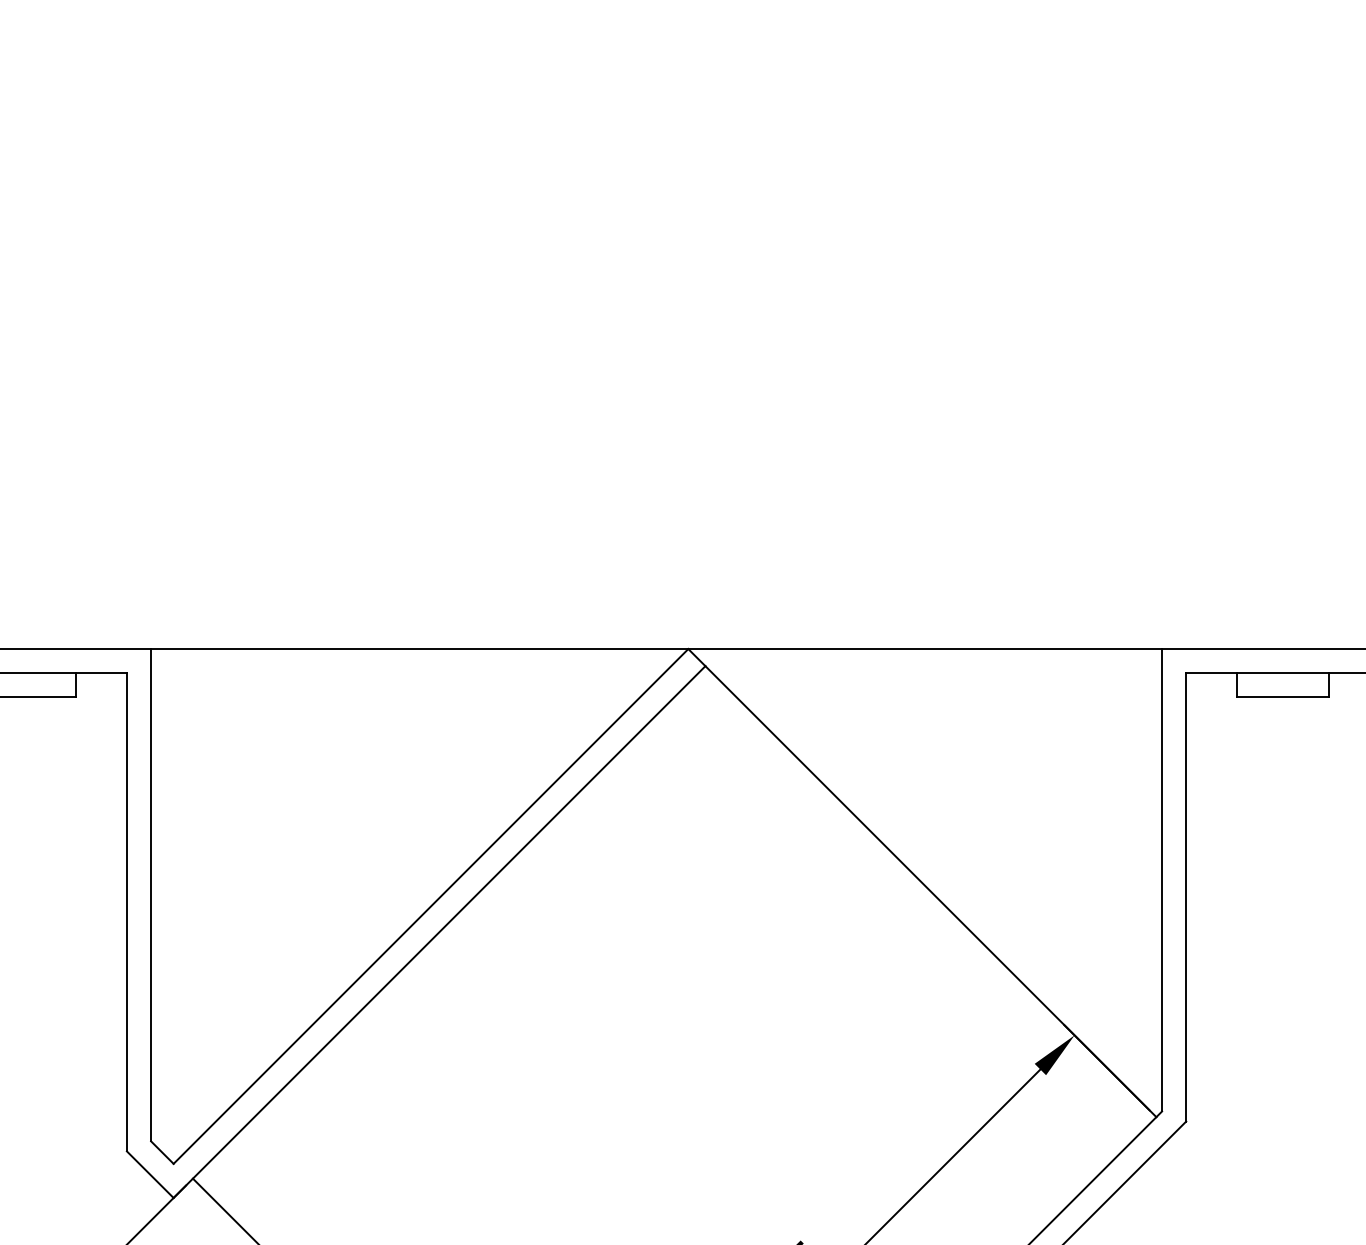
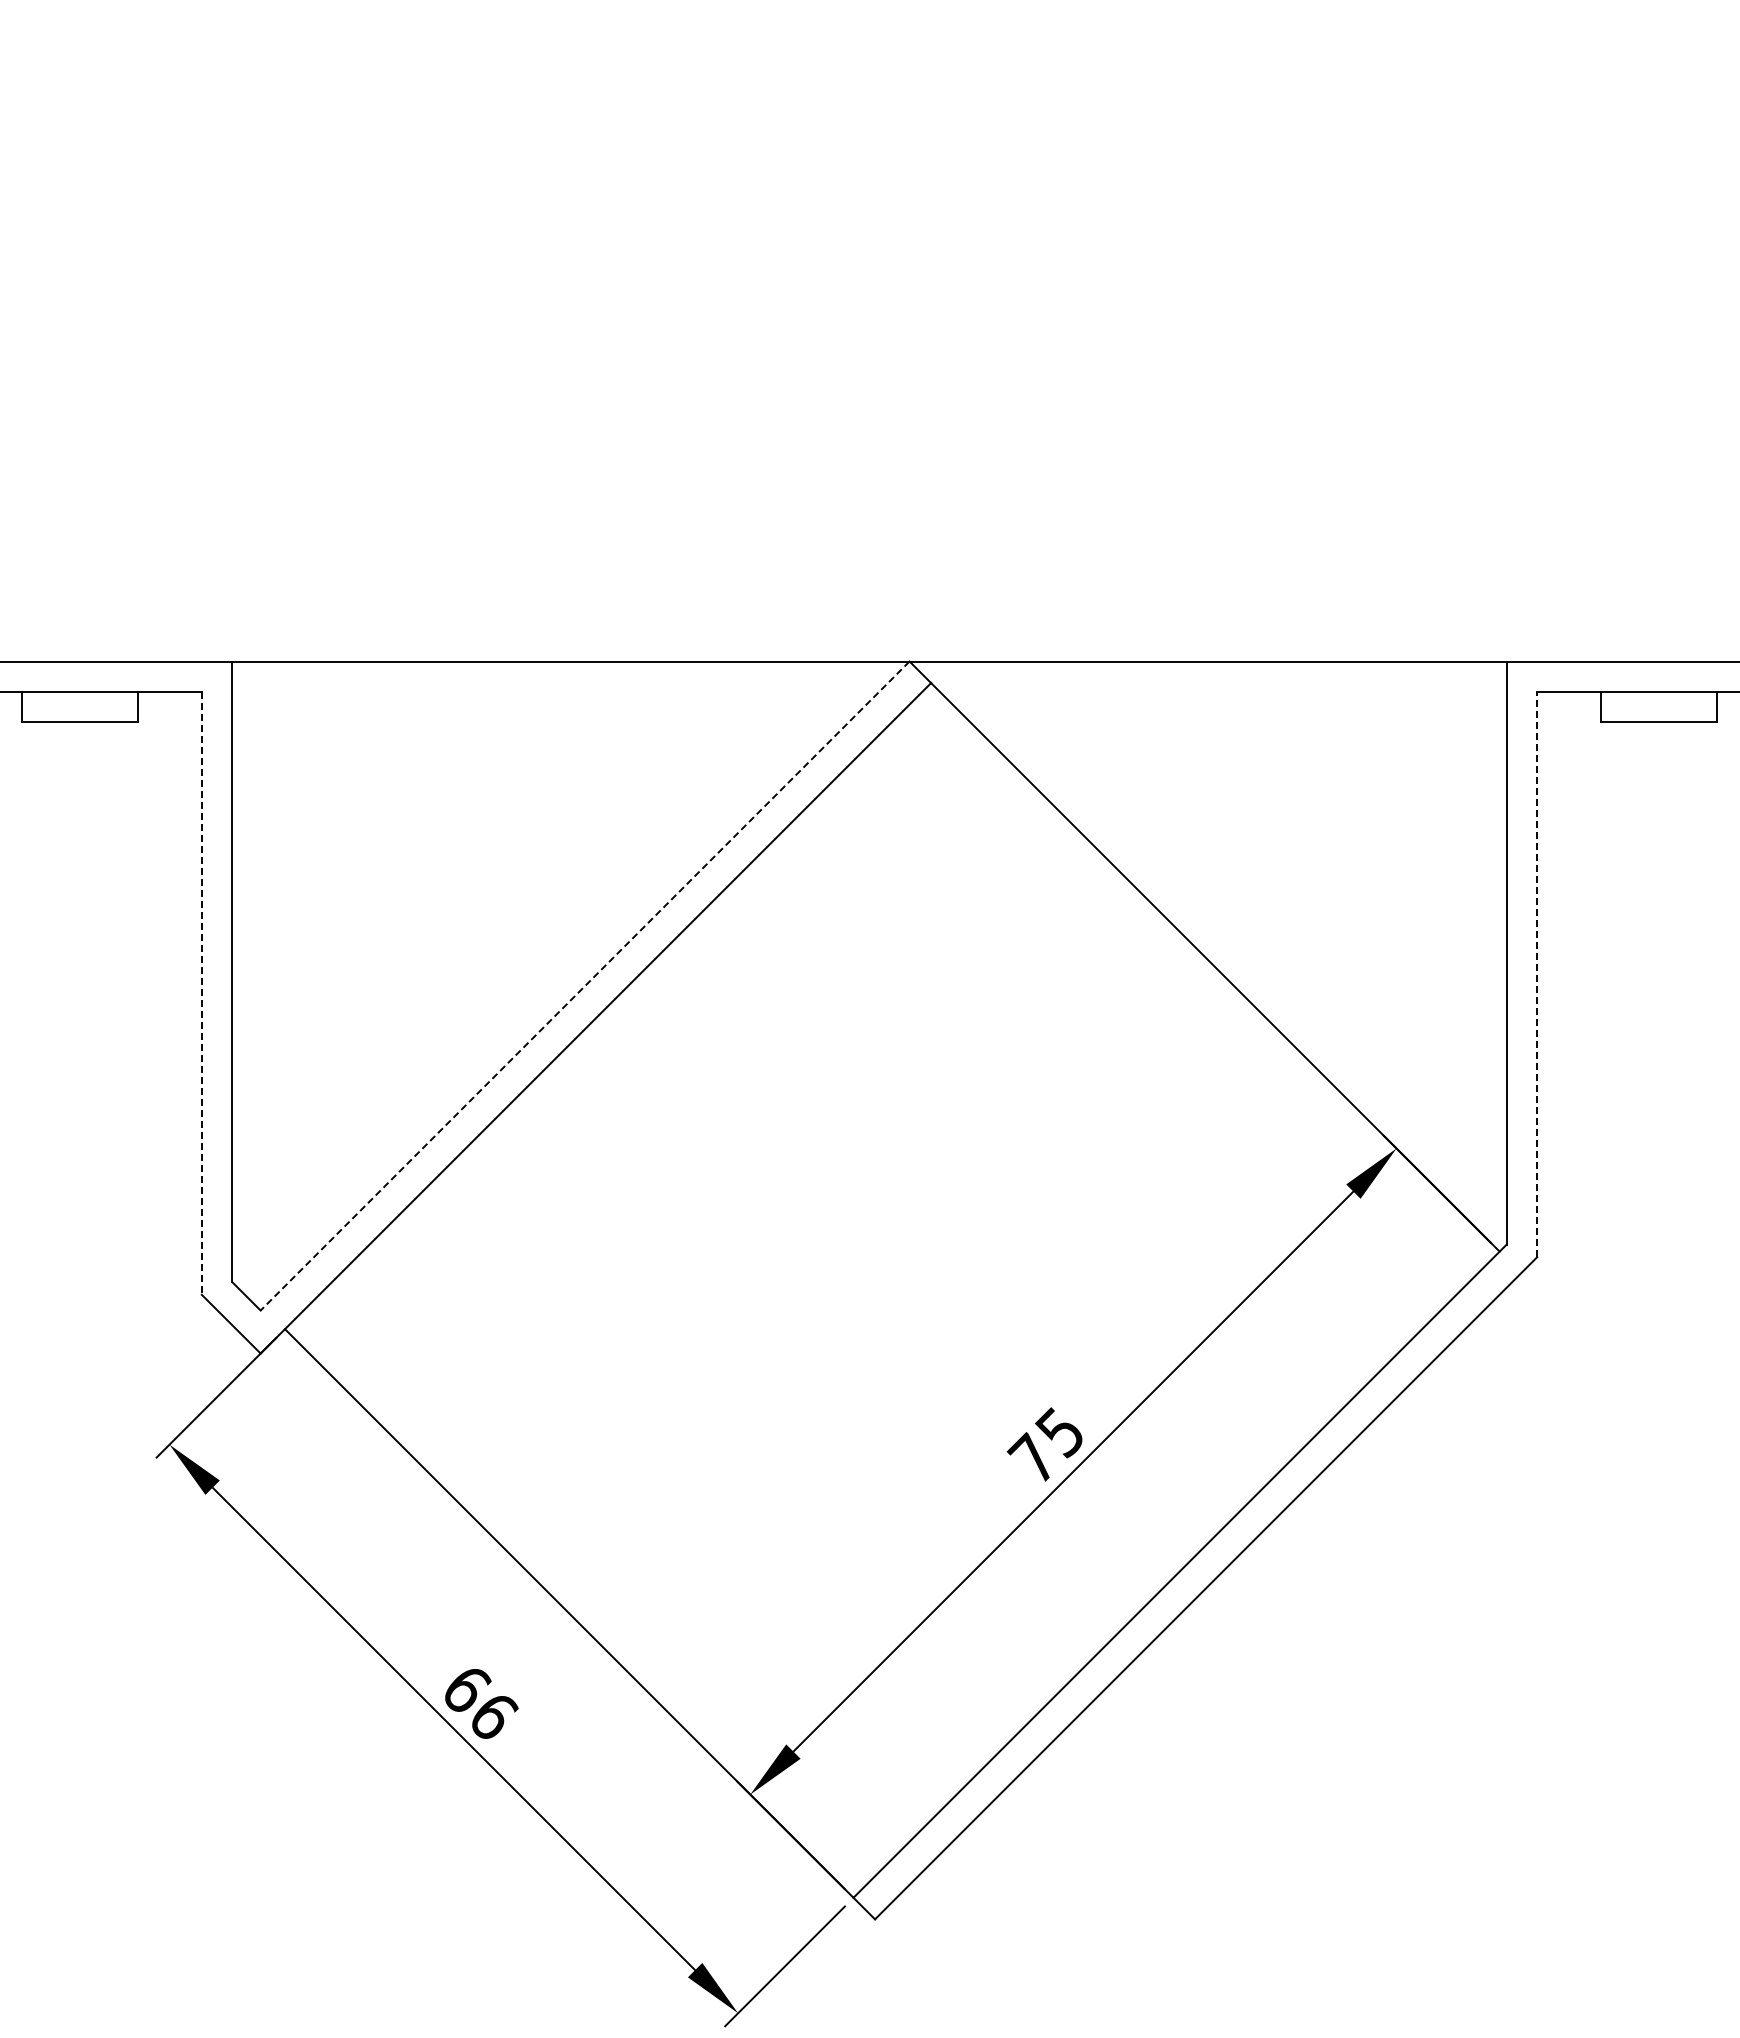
line: (1186, 897) -> (1537, 974), solid -> dashed
line: (431, 906) -> (585, 986), solid -> dashed
line: (126, 912) -> (201, 993), solid -> dashed

